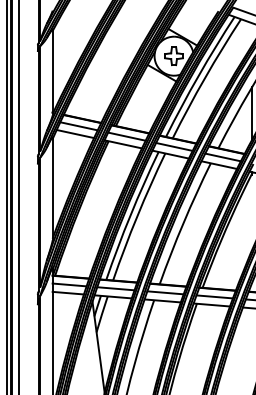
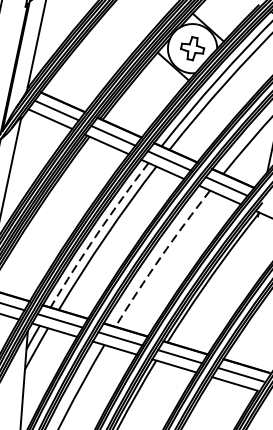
arc: (130, 215) -> (97, 234), solid -> dashed
arc: (183, 223) -> (160, 257), solid -> dashed

